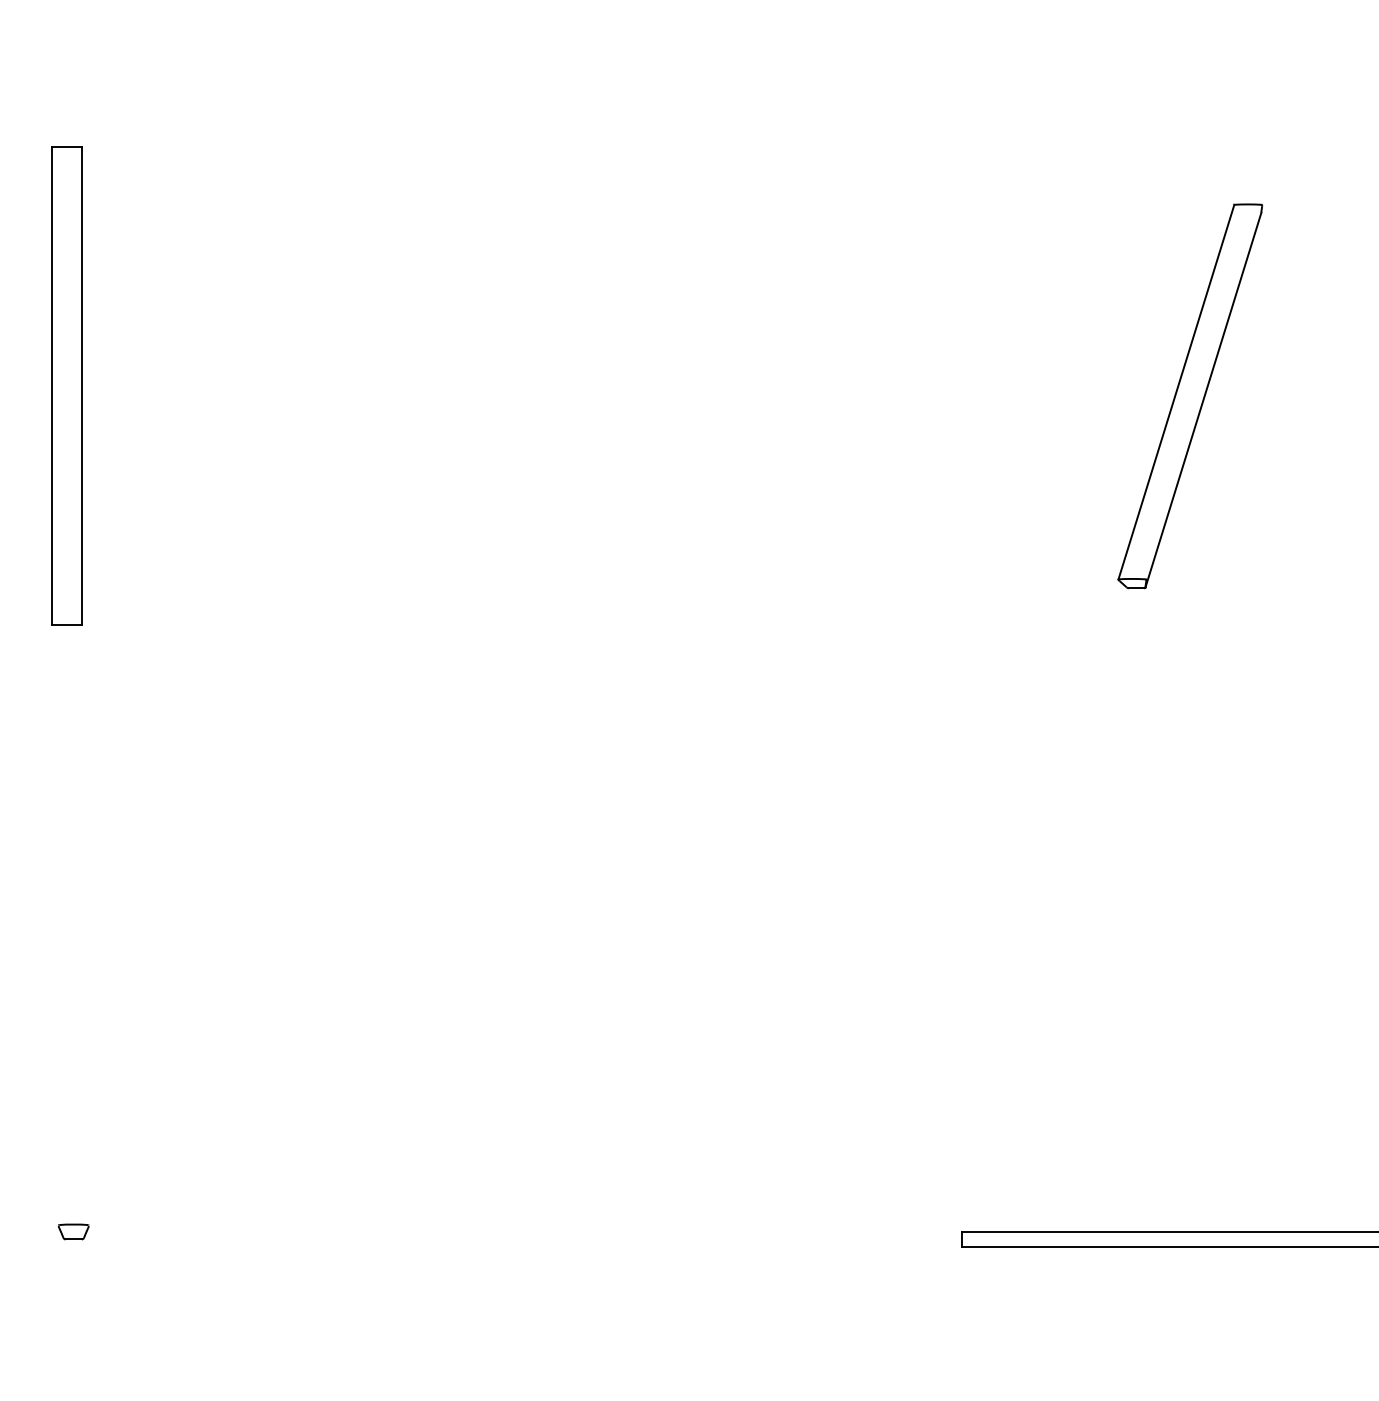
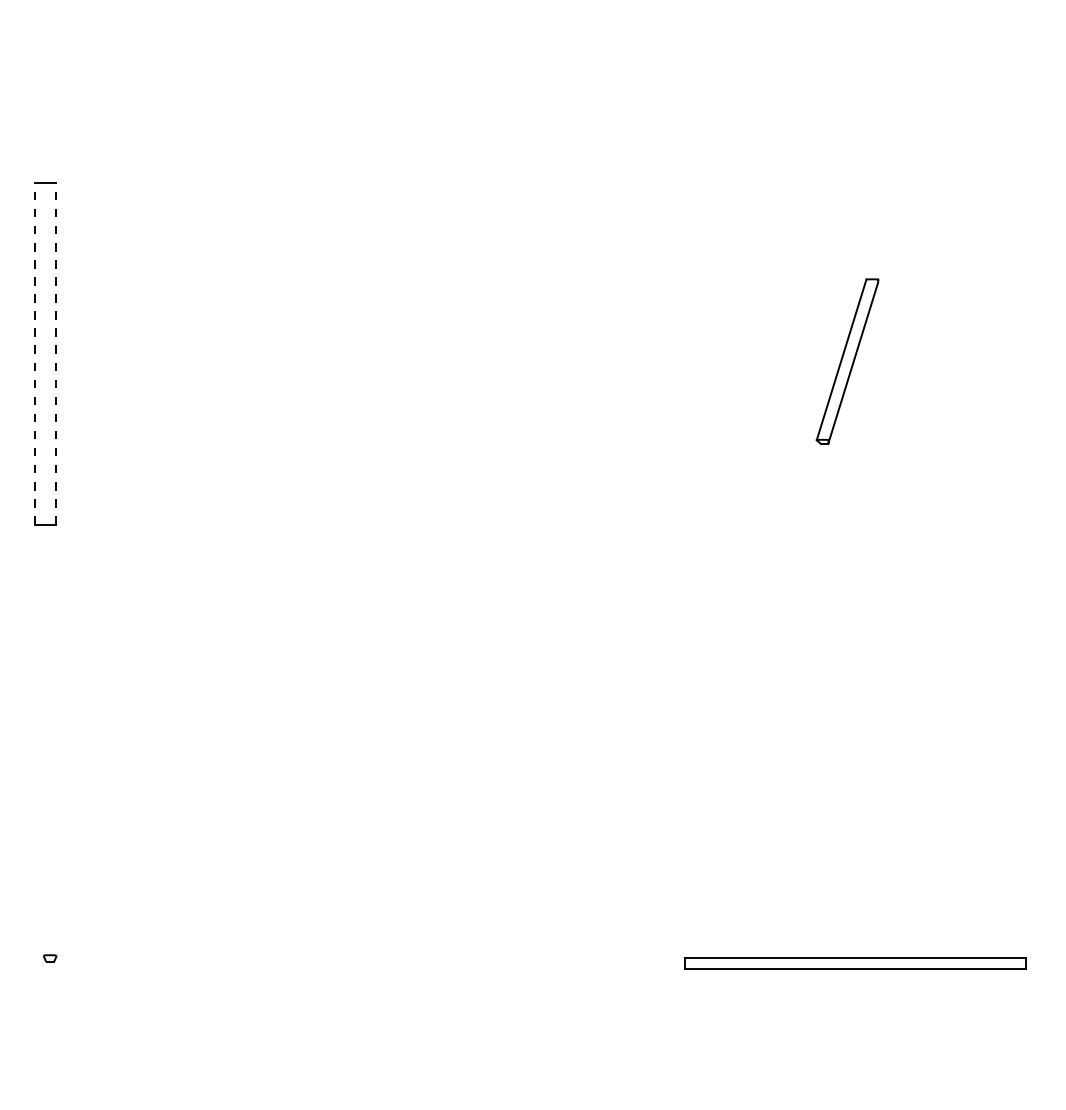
line: (51, 384) -> (34, 353), solid -> dashed
line: (81, 384) -> (55, 353), solid -> dashed
part: (1190, 396) -> (847, 361), size x0.6
part: (72, 1232) -> (49, 958), size x0.6

